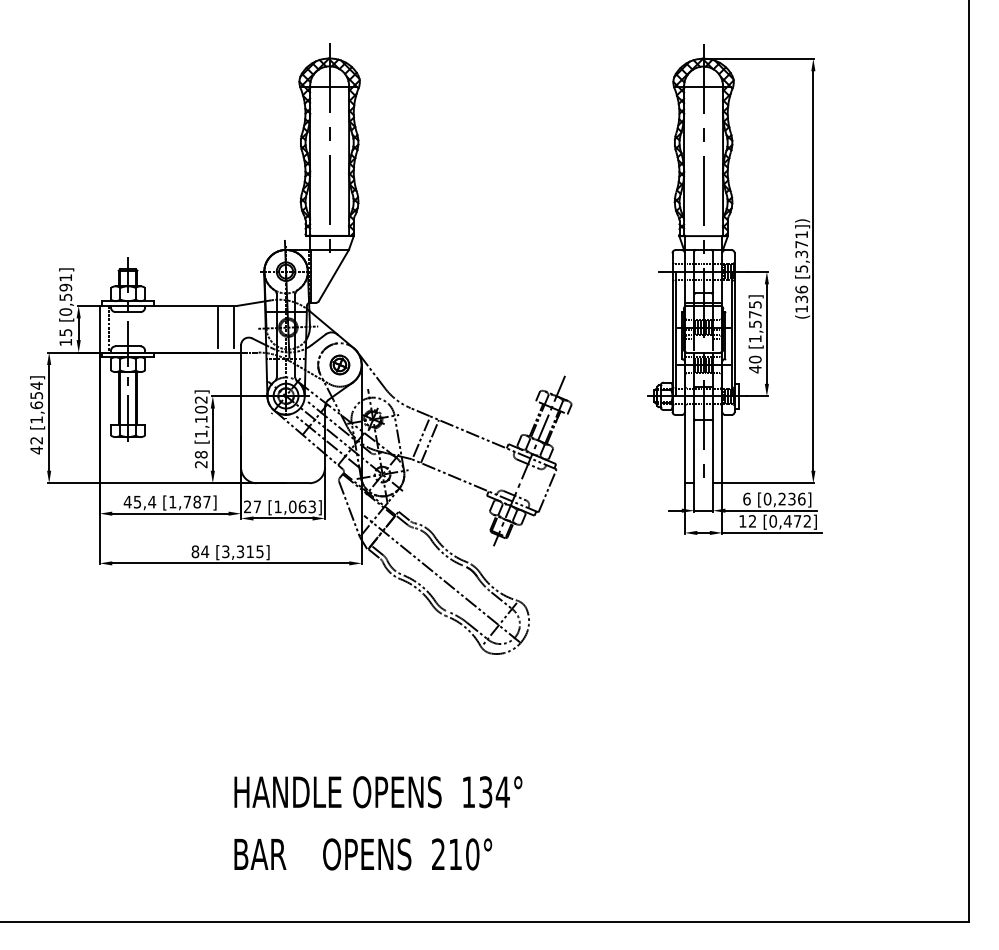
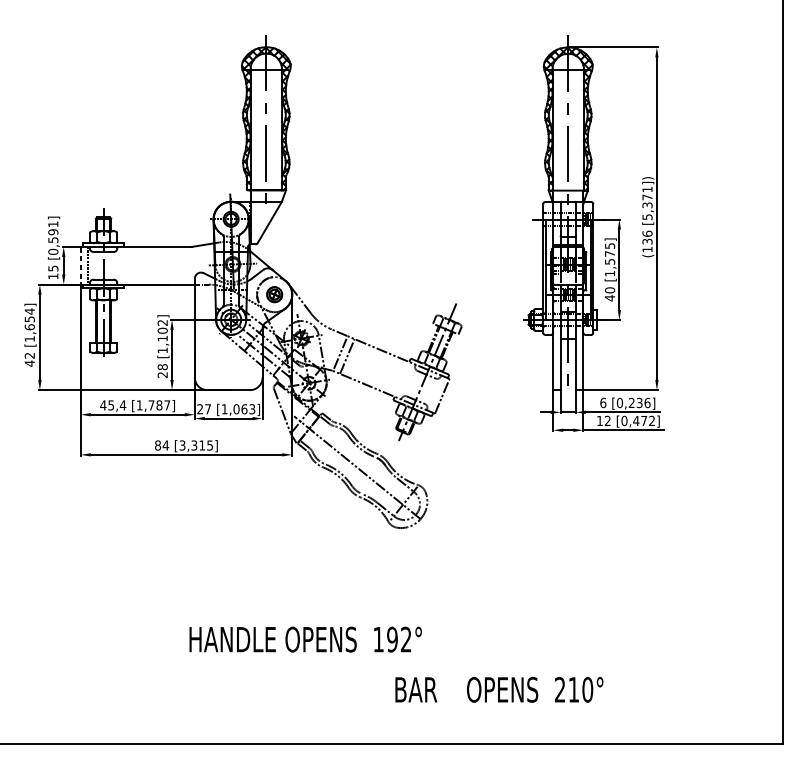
line: (218, 327) -> (176, 264), removed
line: (233, 327) -> (188, 264), removed
line: (99, 329) -> (80, 266), solid -> dashed
text: (494, 792) -> (399, 639), 134° -> 192°
text: (363, 854) -> (499, 689), moved

